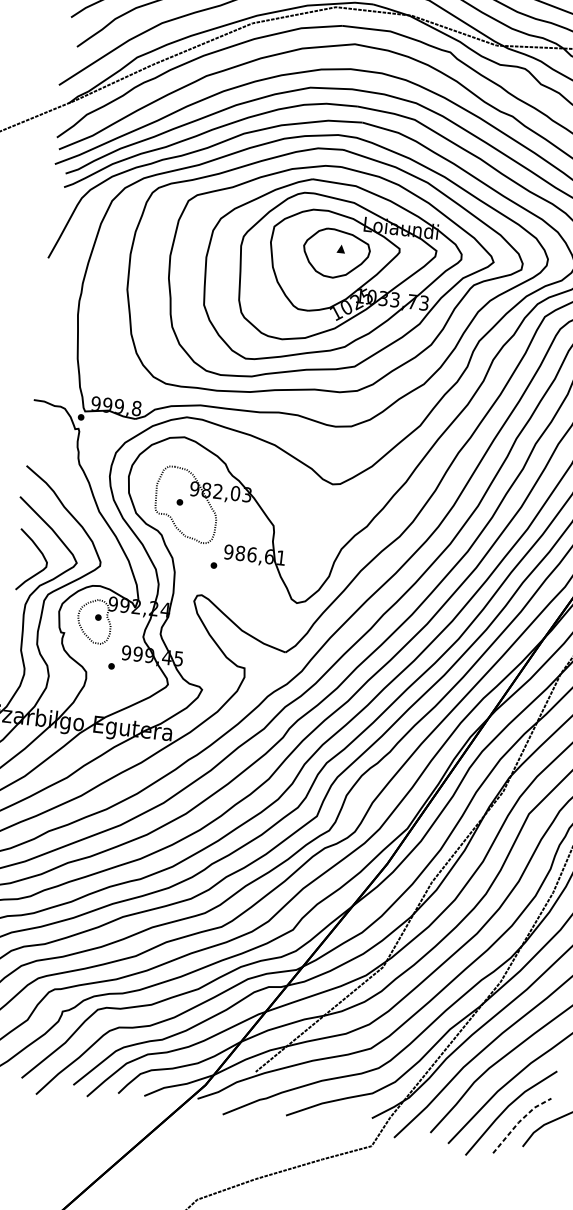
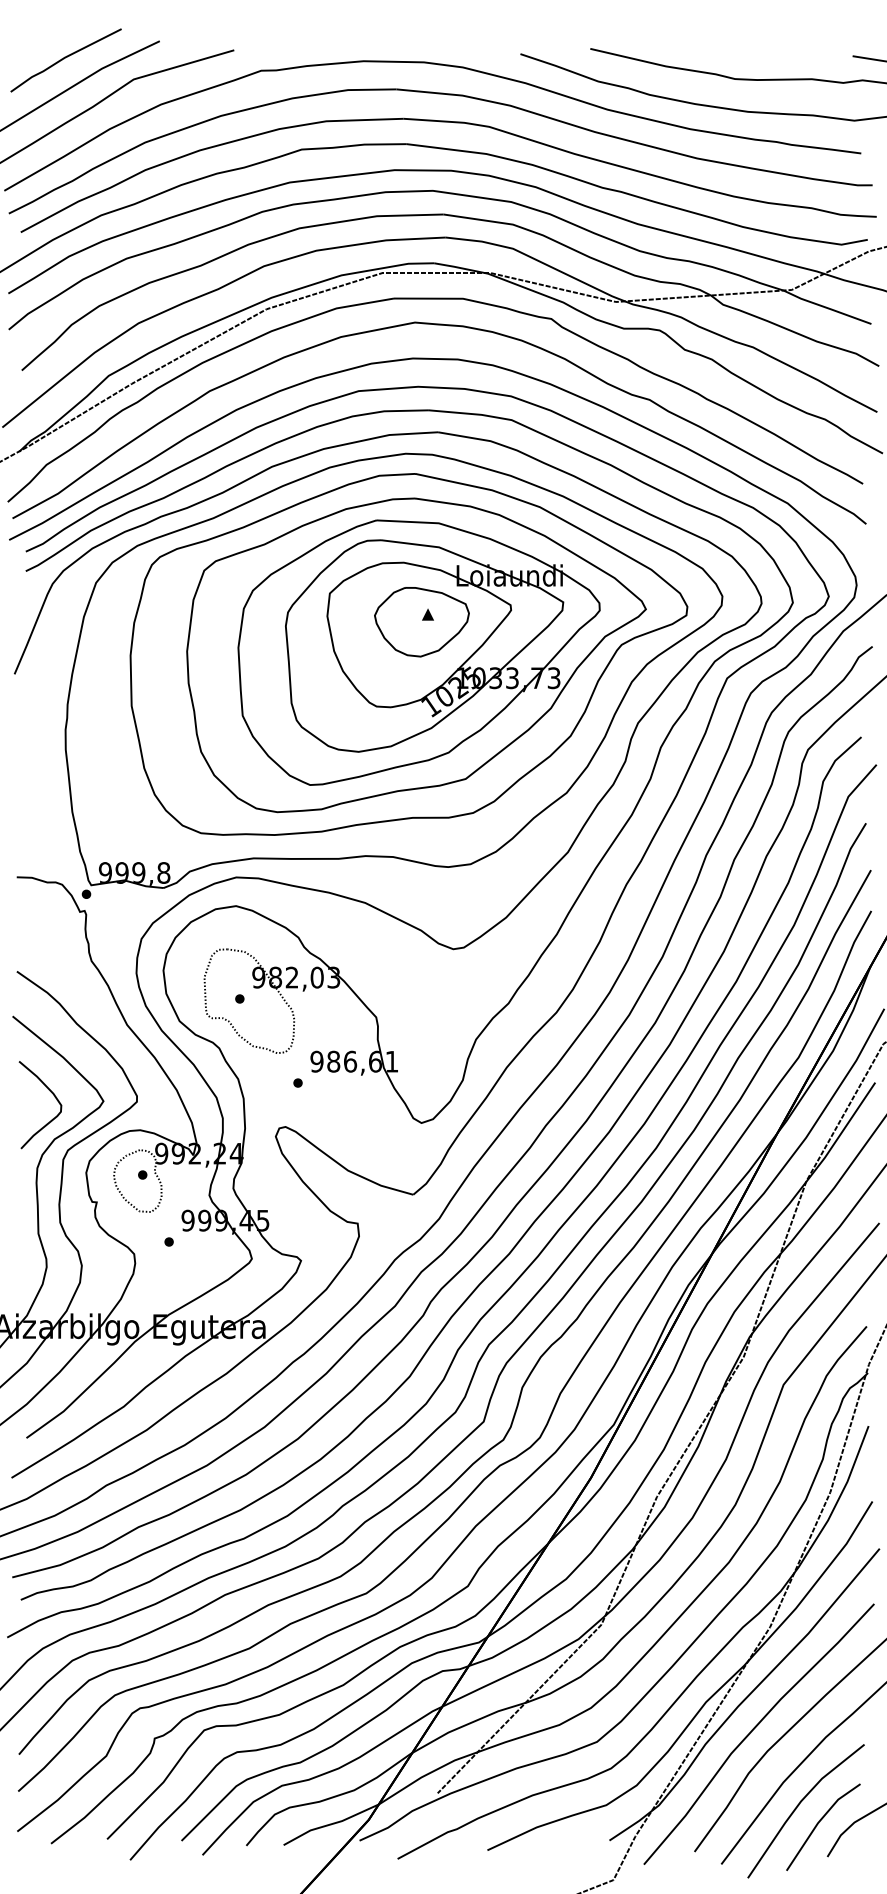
line: (519, 1121) -> (819, 1821), dashed -> solid

